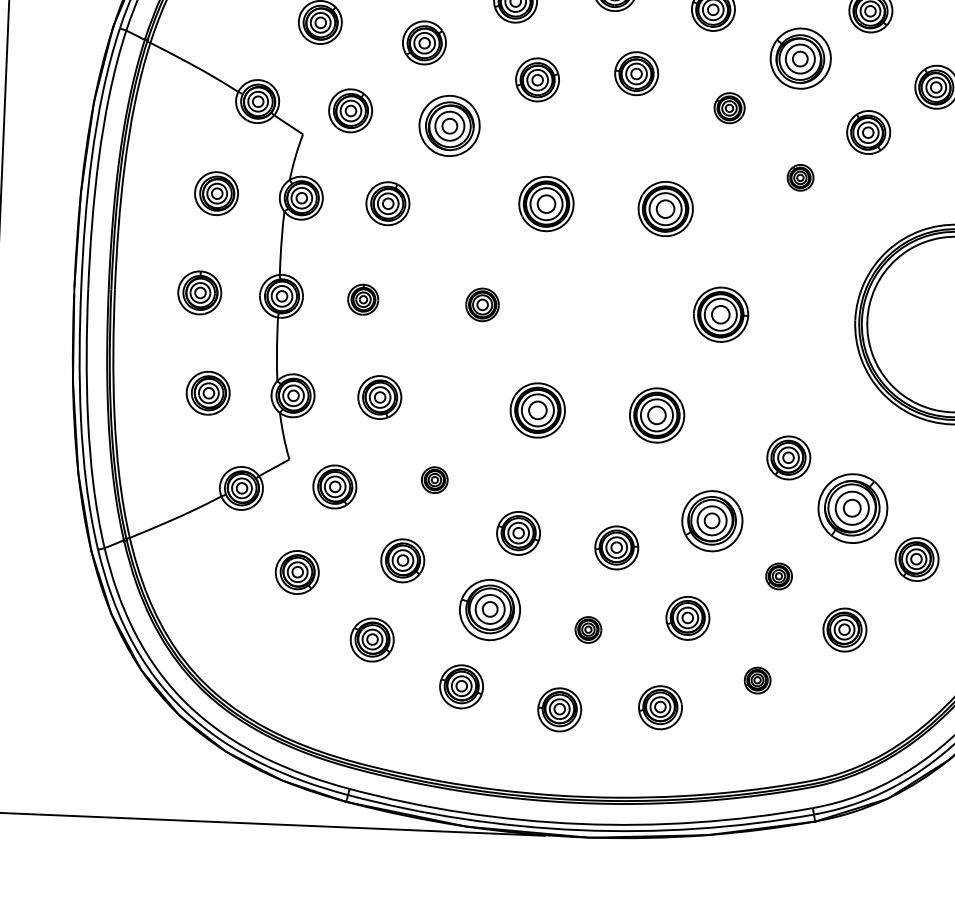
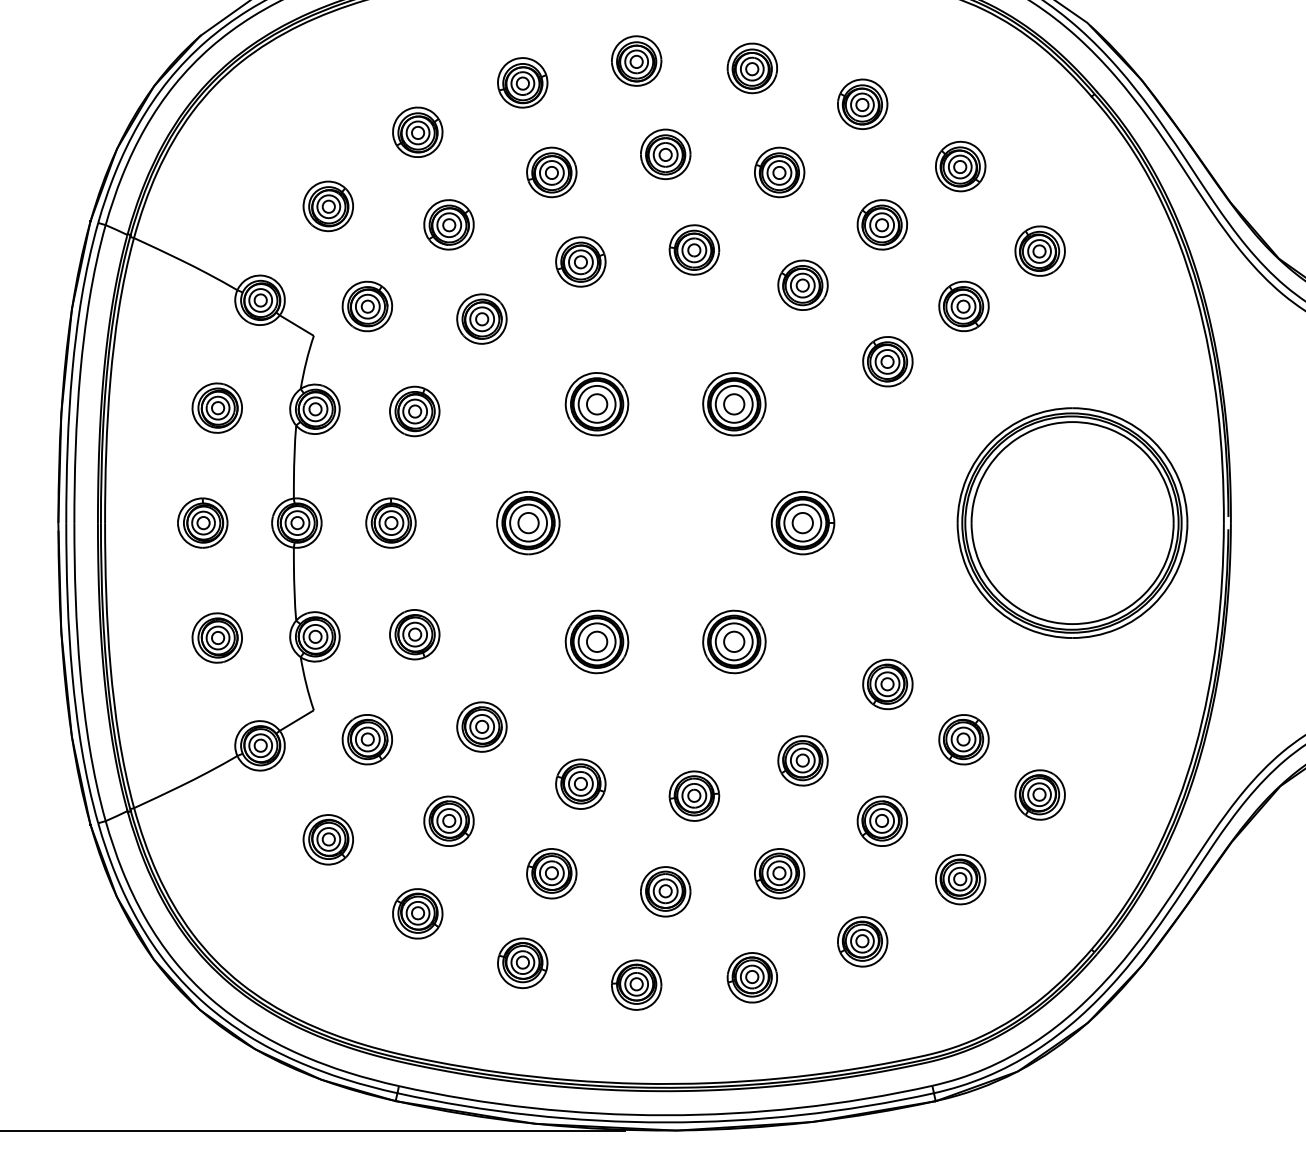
part: (800, 58) -> (882, 224), size x0.71
part: (729, 107) -> (802, 284), size x1.43
part: (449, 125) -> (481, 318), size x0.71
part: (800, 177) -> (887, 361), size x1.67
part: (362, 299) -> (390, 522), size x1.43
part: (482, 305) -> (528, 523), size x1.67
part: (434, 479) -> (481, 726), size x1.67
part: (852, 508) -> (963, 739), size x0.62
part: (711, 520) -> (802, 760), size x0.71
part: (779, 575) -> (882, 820), size x1.67
part: (489, 609) -> (551, 873), size x0.71
part: (588, 629) -> (665, 891), size x1.67
part: (757, 680) -> (862, 941), size x1.67

